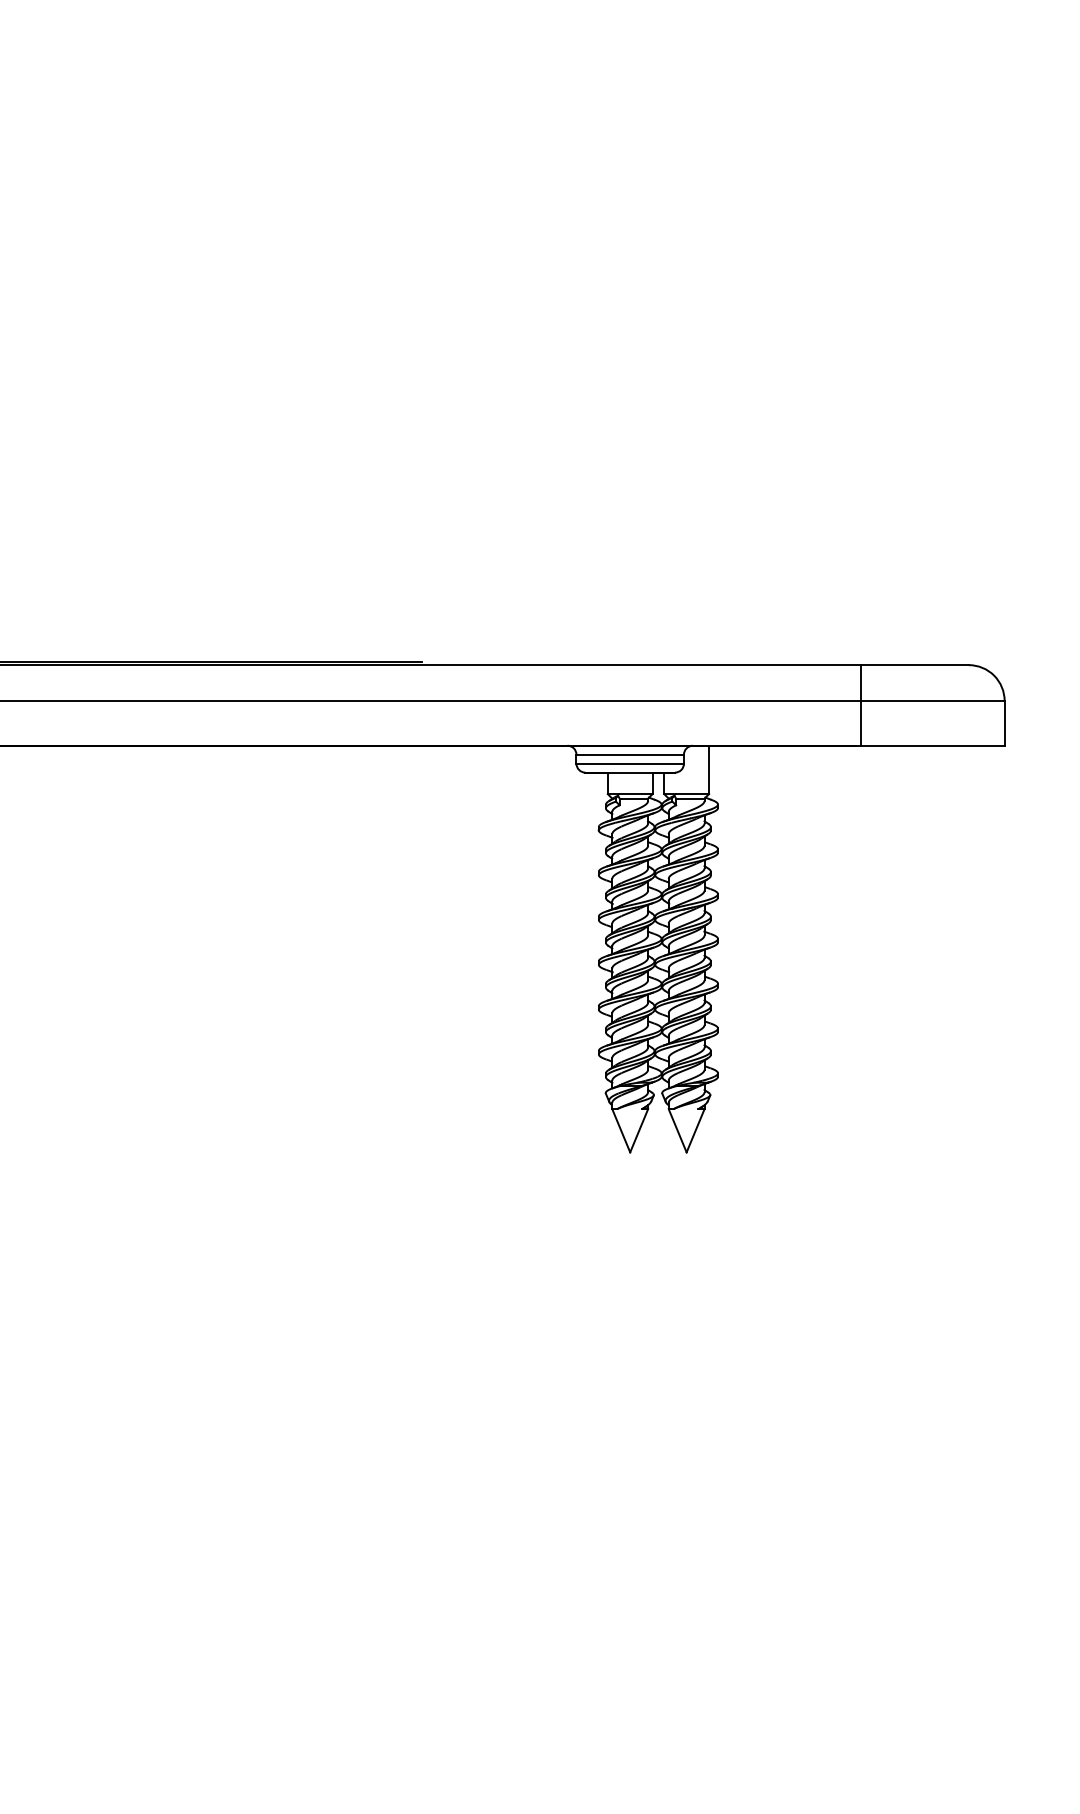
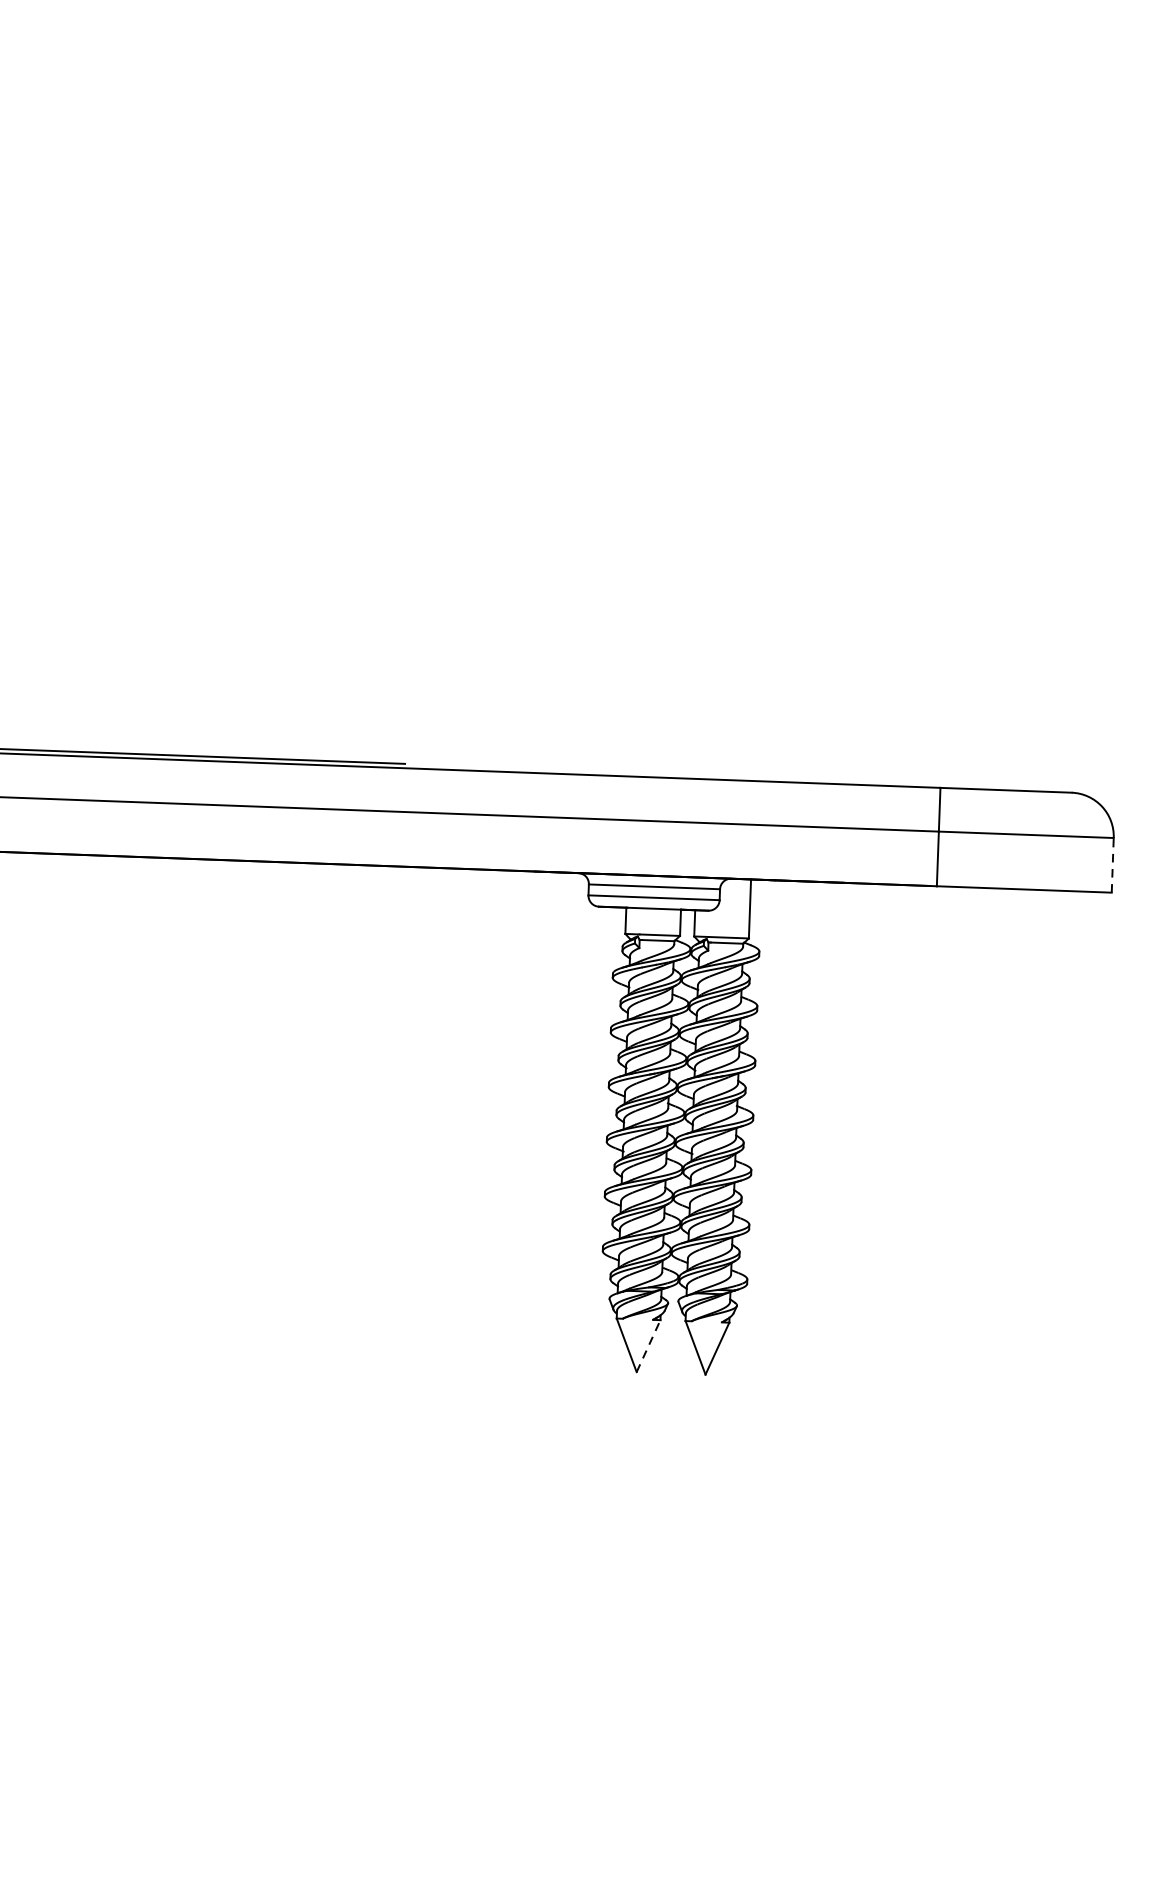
line: (1004, 722) -> (1112, 864), solid -> dashed
line: (639, 1130) -> (648, 1345), solid -> dashed

